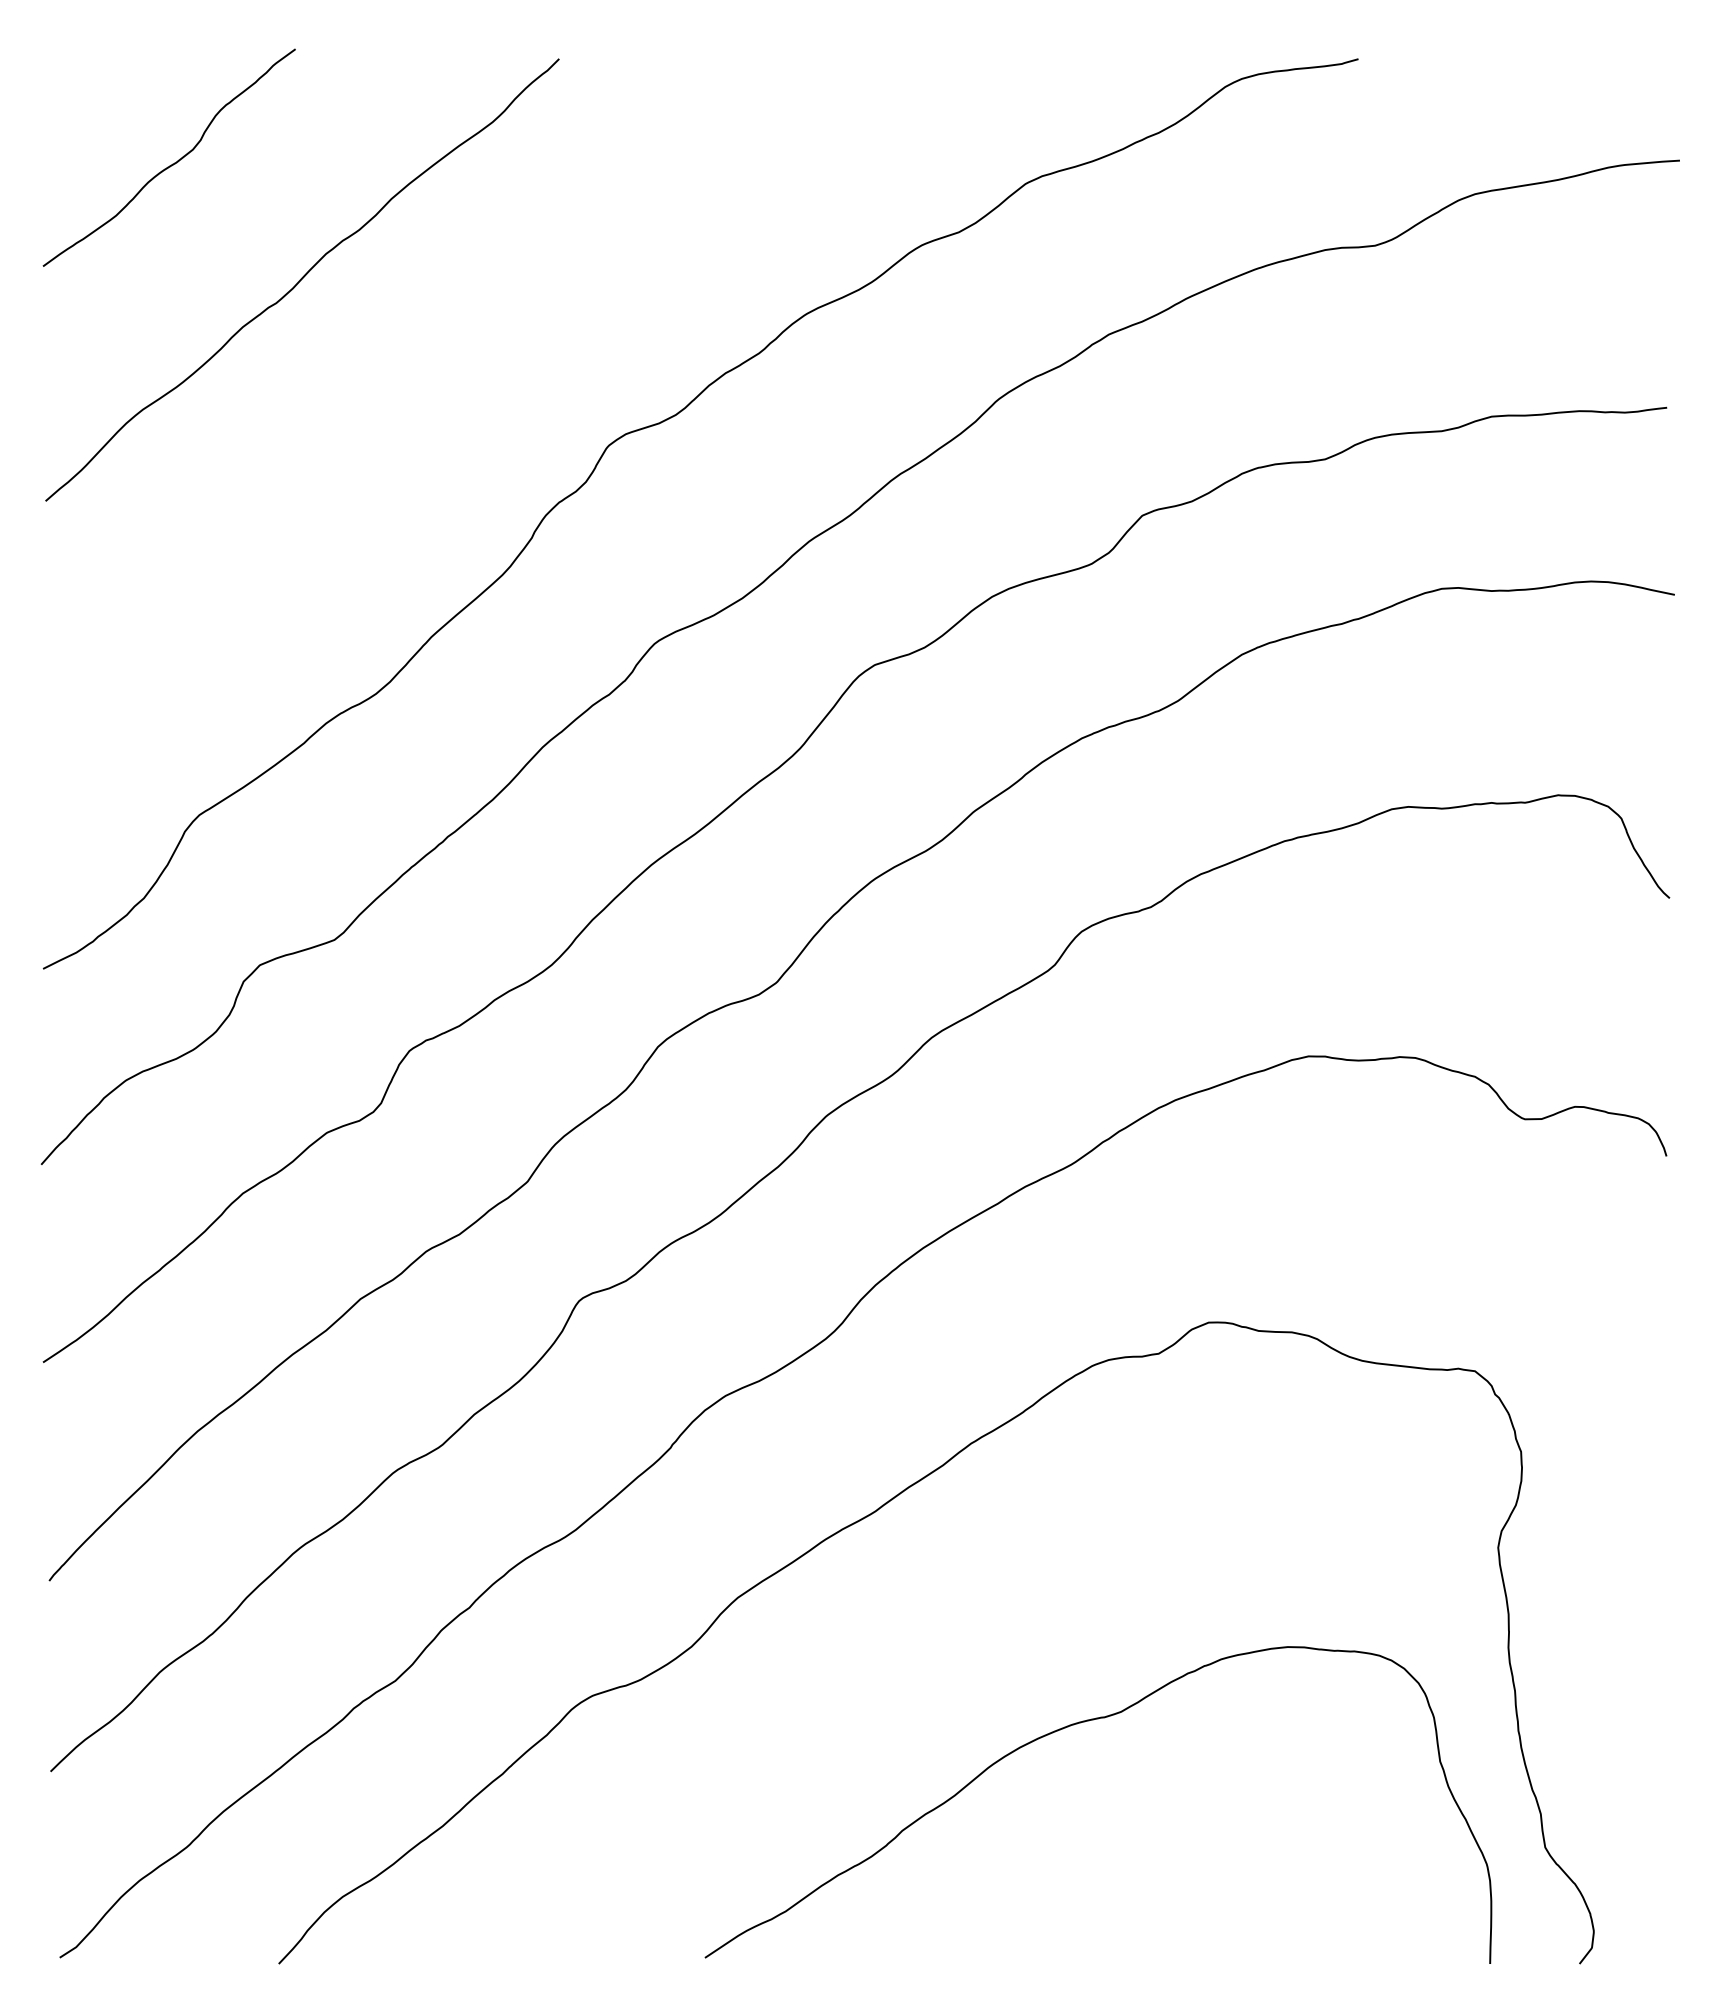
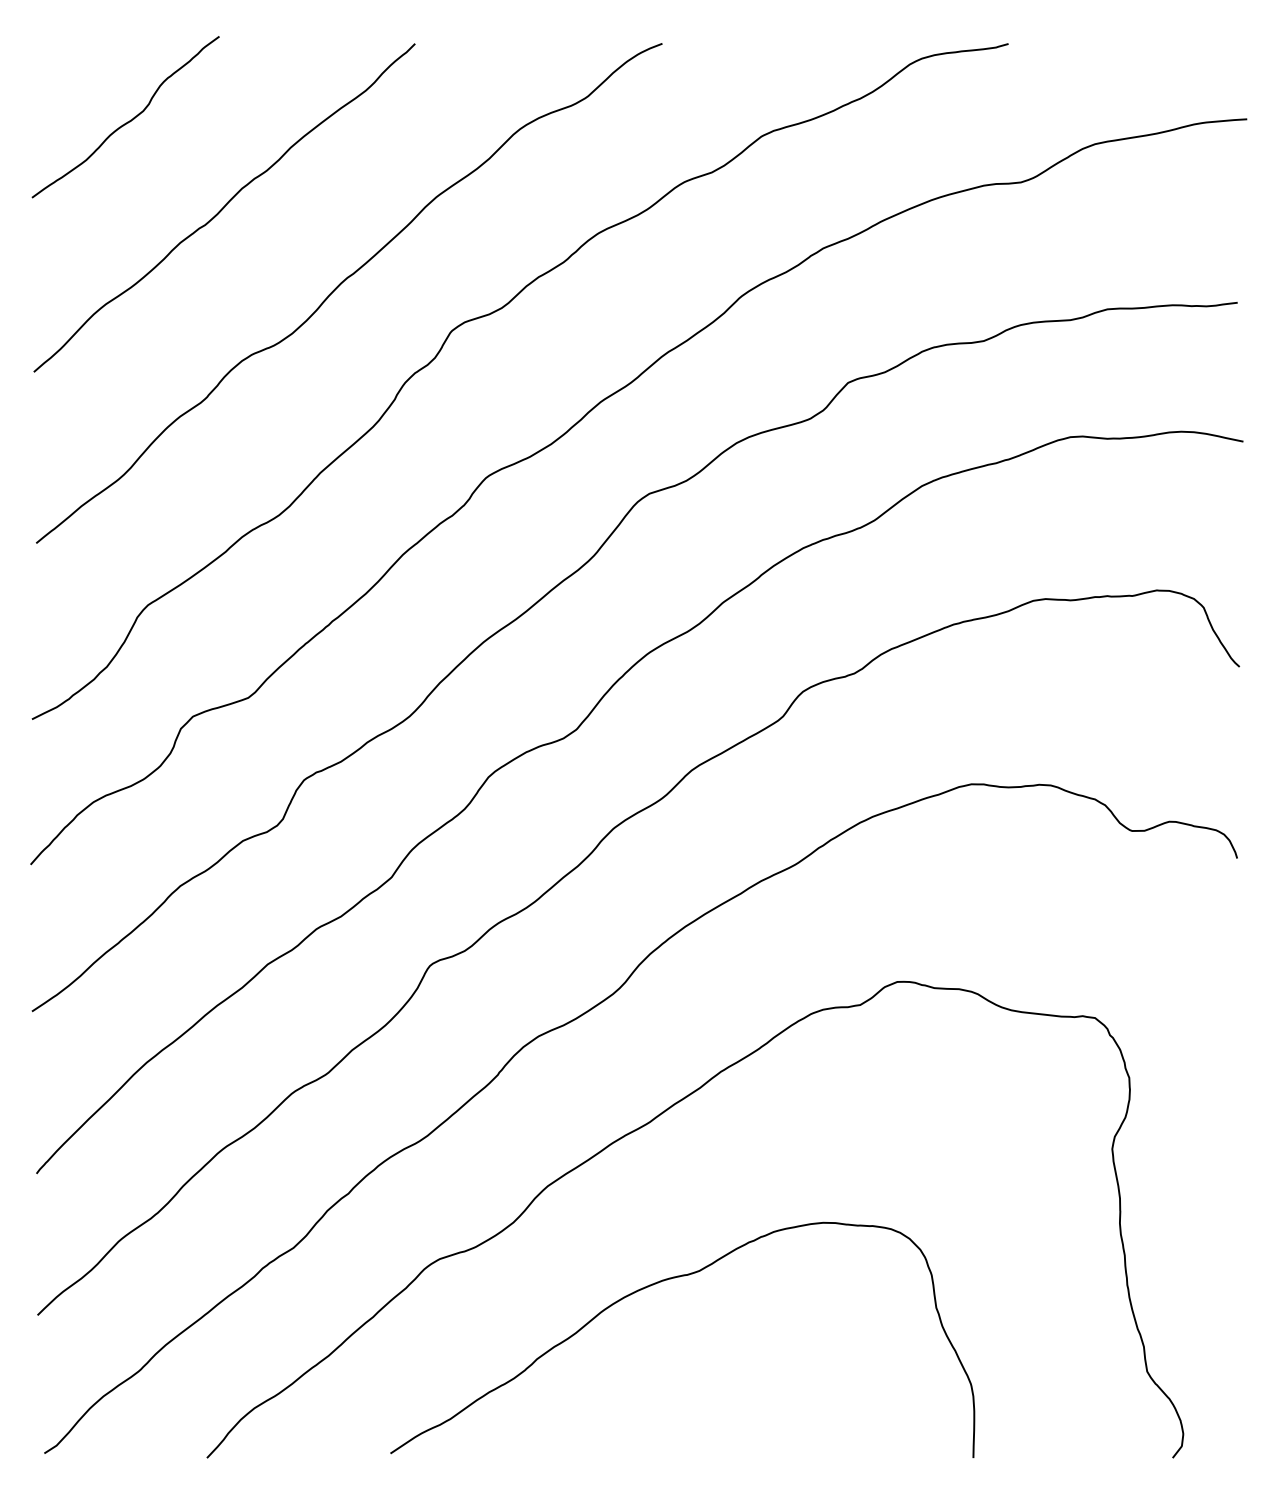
curve: (459, 383) -> (341, 284), added
curve: (1074, 1725) -> (664, 1281), moved

